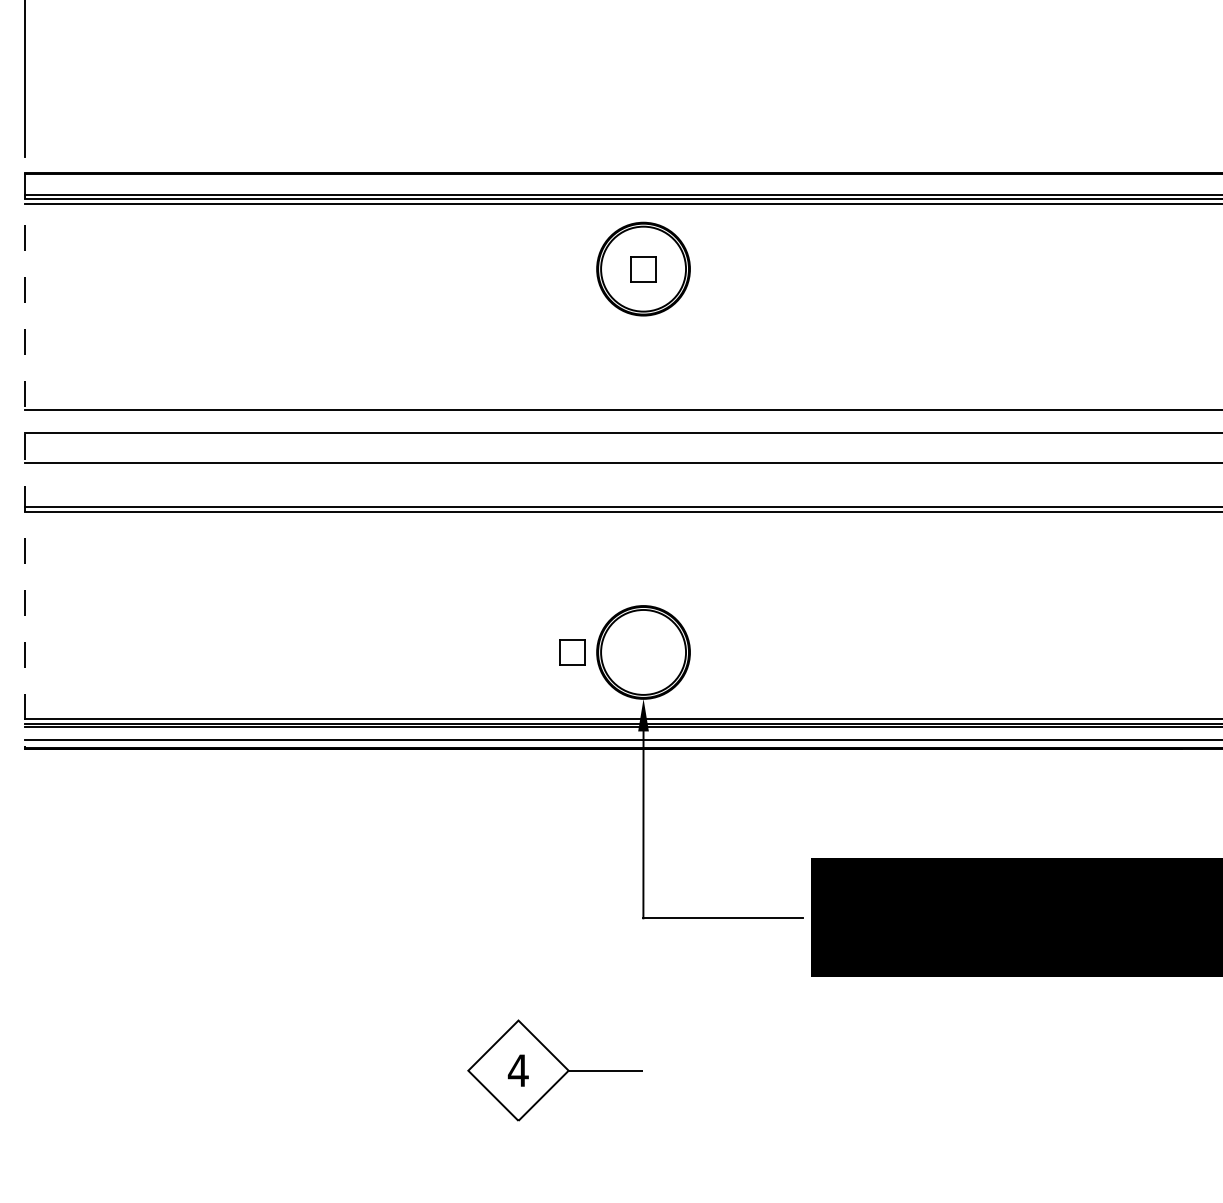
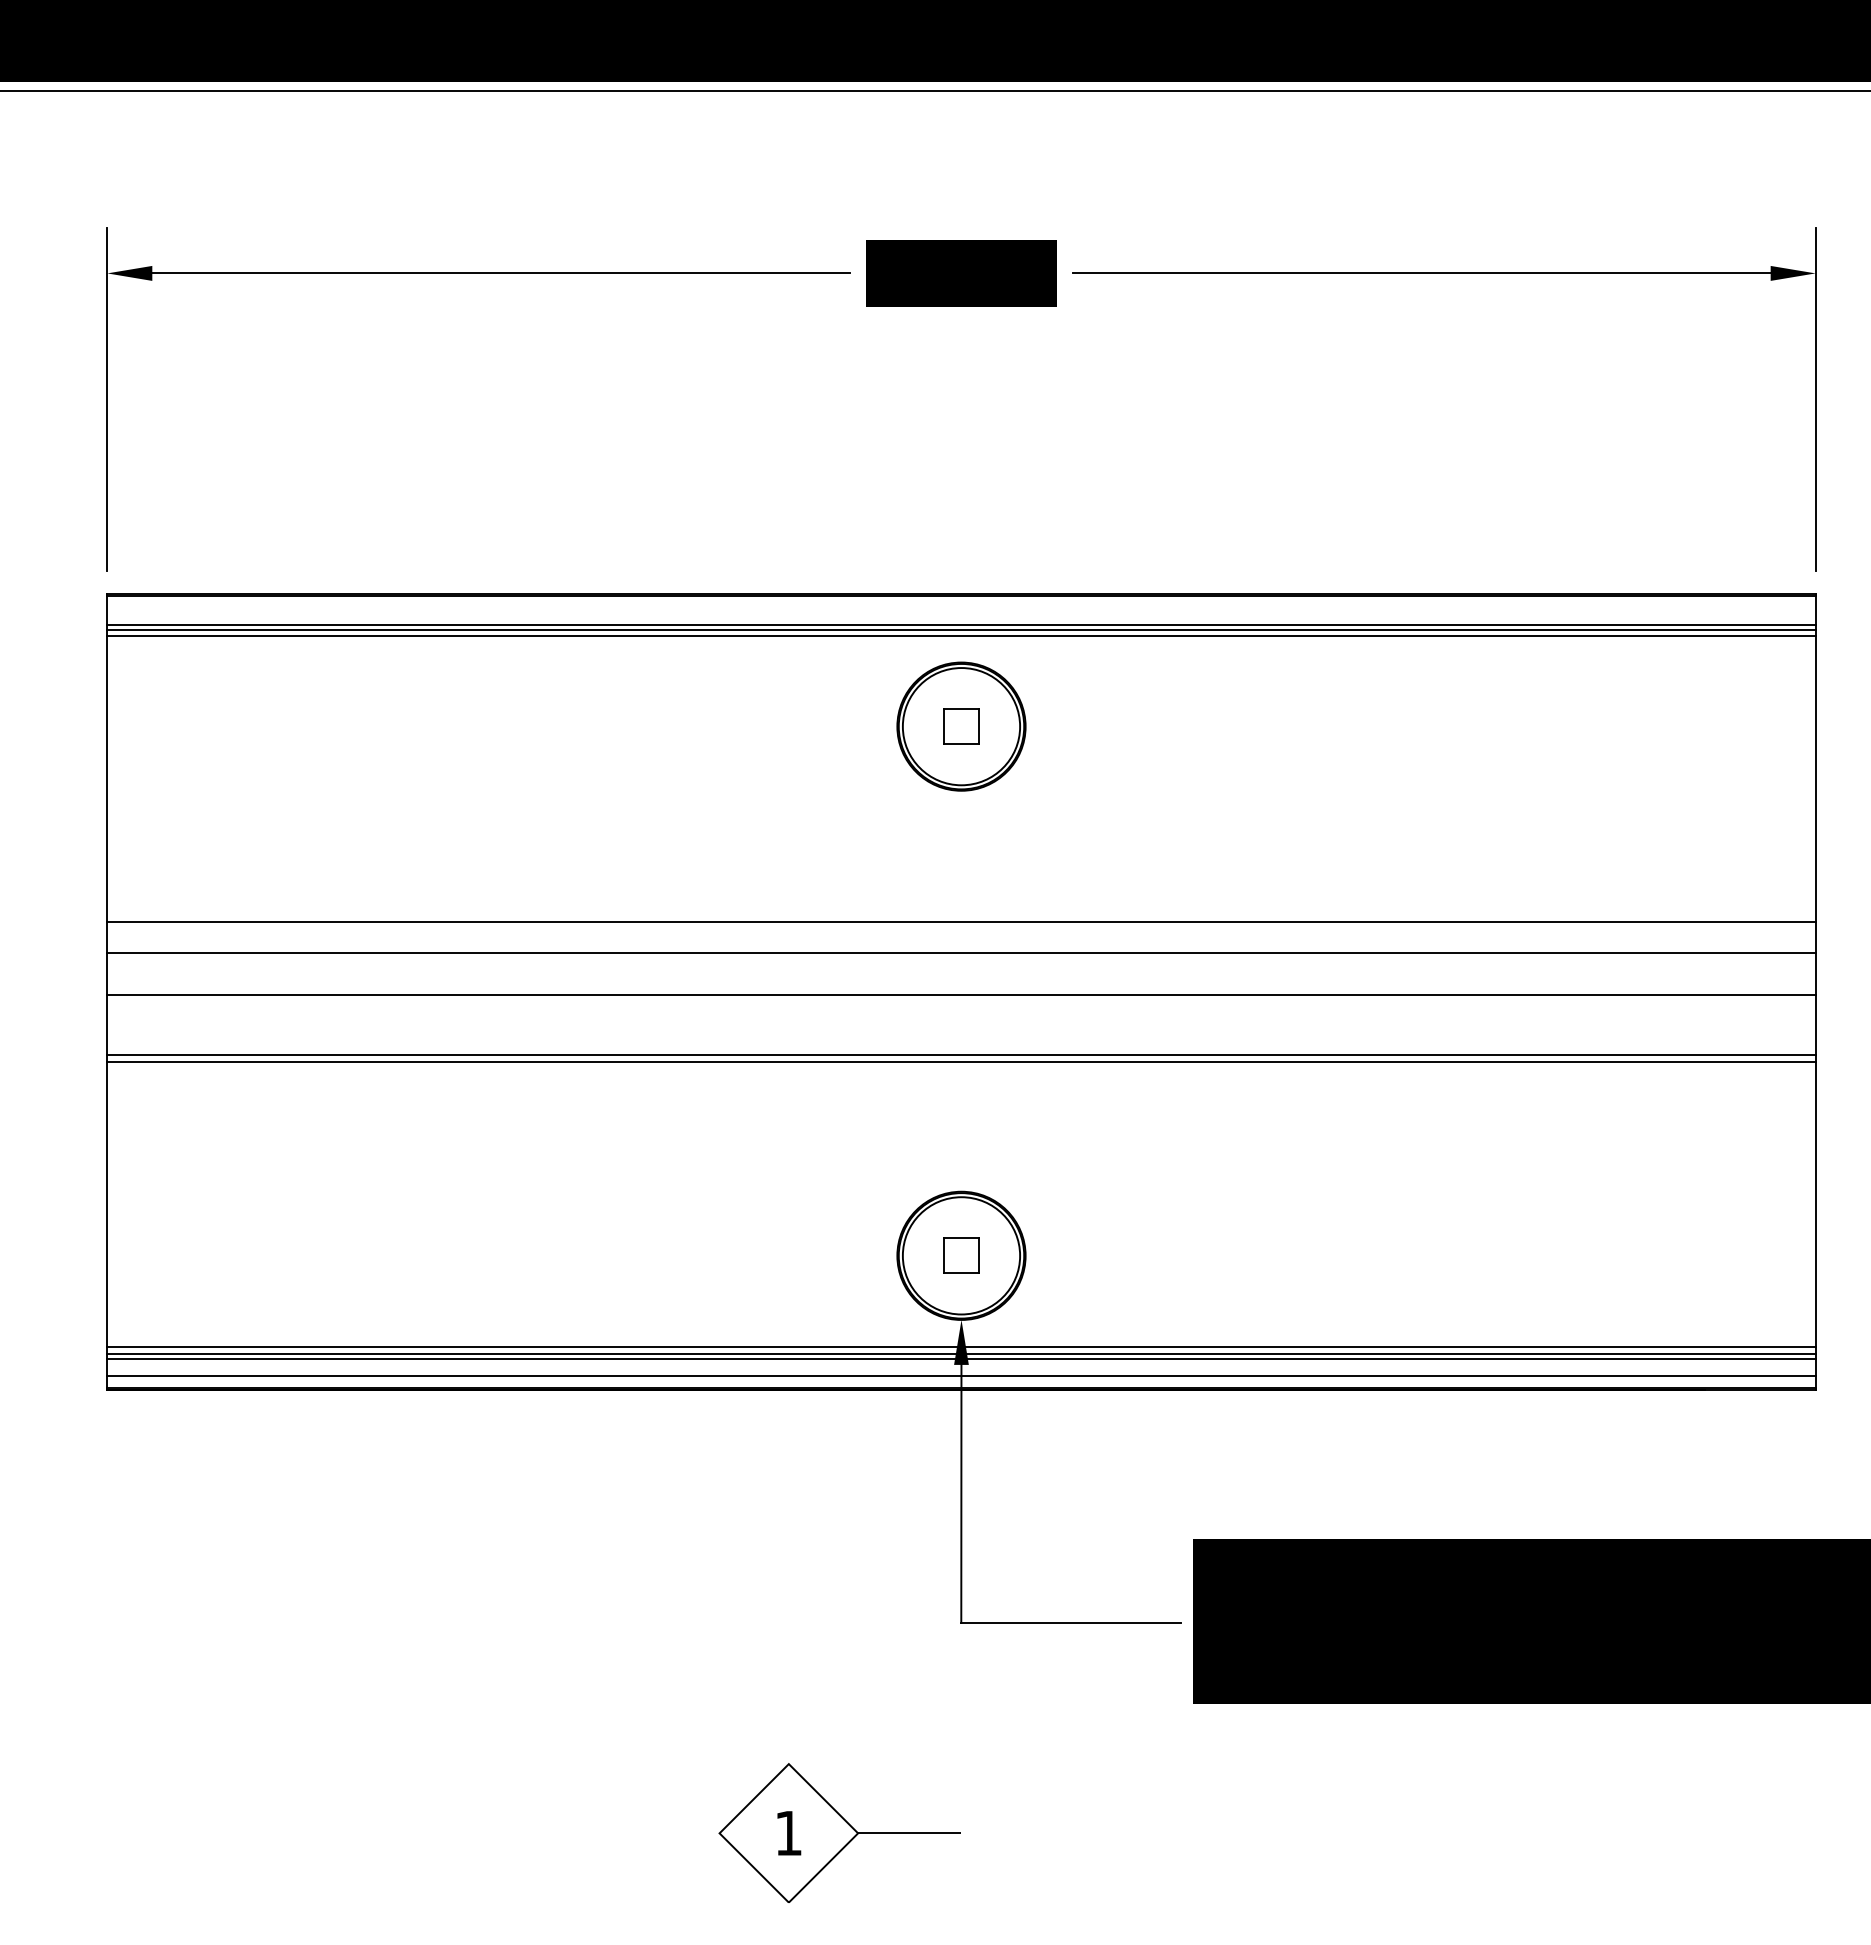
line: (25, 460) -> (107, 991), dashed -> solid
part: (572, 652) -> (961, 1255), moved
text: (518, 1070) -> (788, 1833), 4 -> 1

